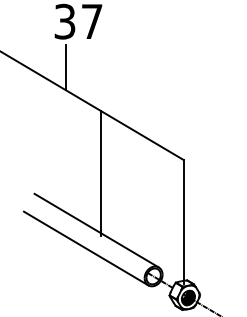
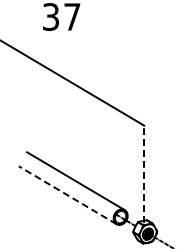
line: (65, 66) -> (51, 52), removed
line: (101, 173) -> (79, 136), removed
line: (183, 222) -> (144, 174), solid -> dashed
line: (85, 248) -> (67, 195), solid -> dashed

